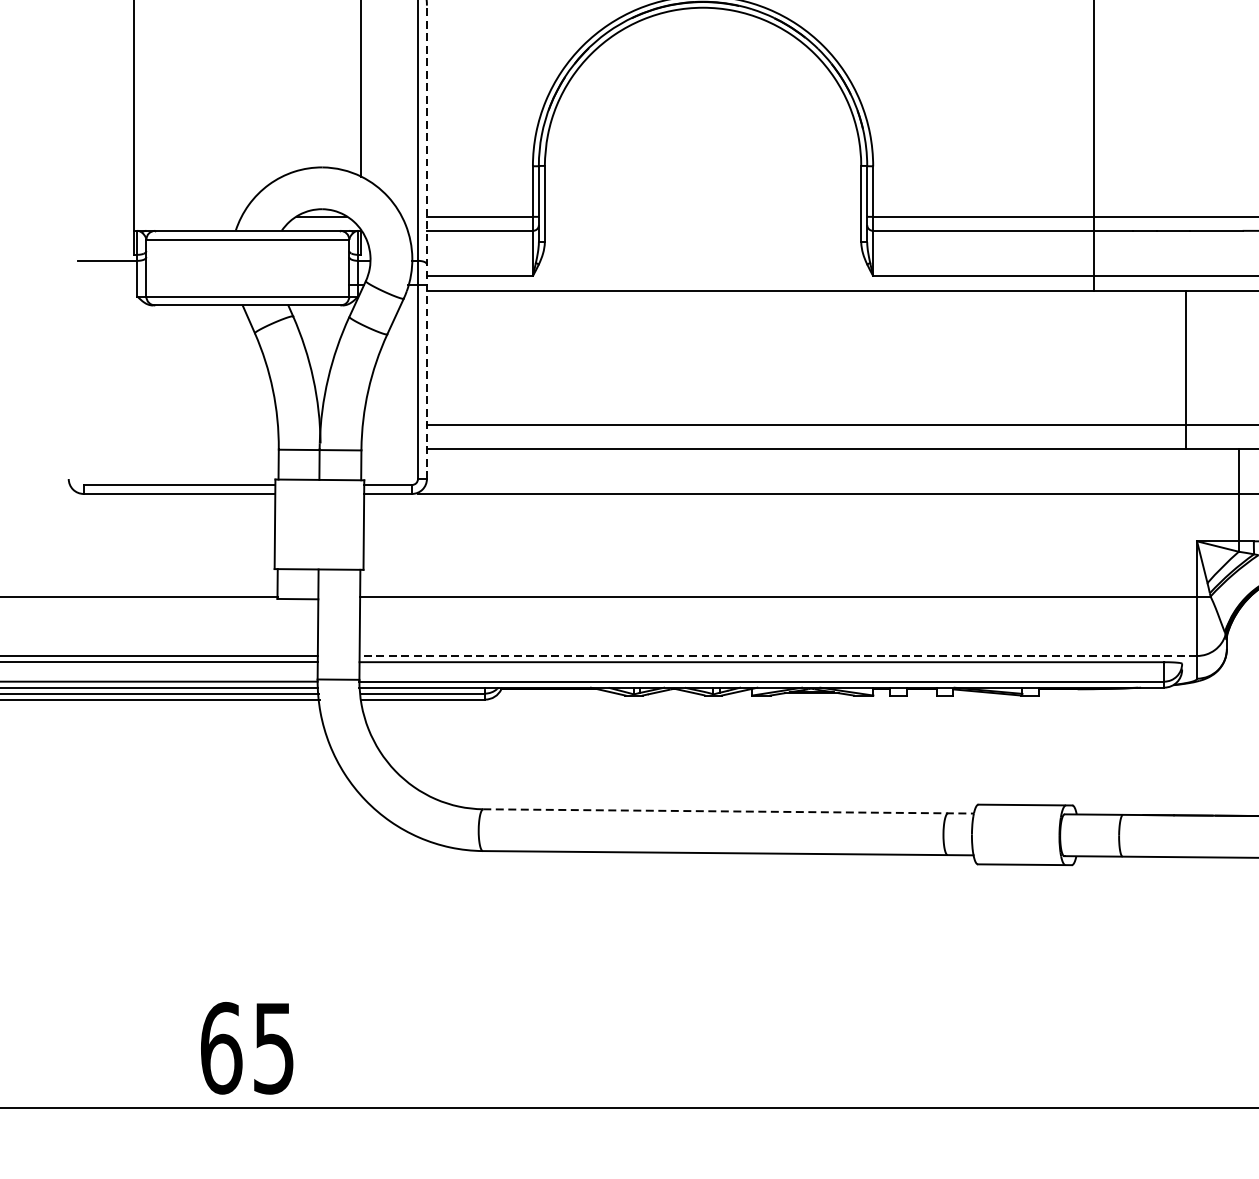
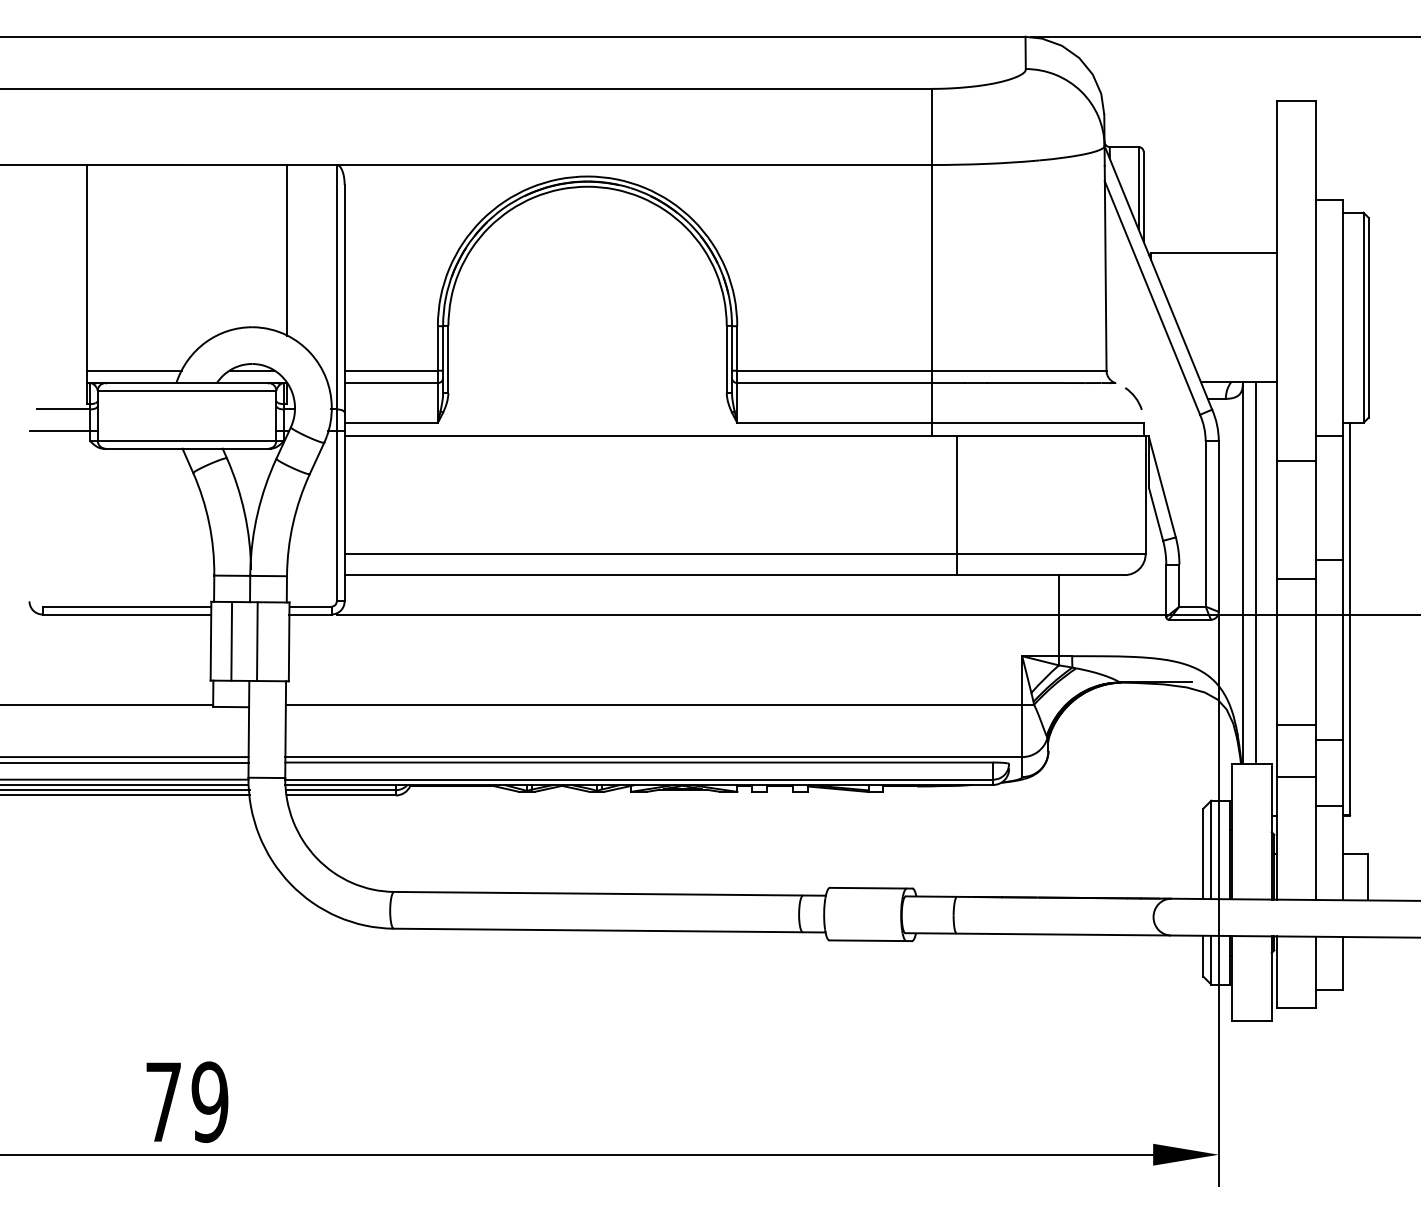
line: (188, 216) -> (134, 370), added
line: (426, 241) -> (344, 392), dashed -> solid
line: (107, 284) -> (63, 430), added
line: (1186, 370) -> (956, 505), moved
line: (298, 524) -> (231, 641), added
line: (327, 524) -> (257, 641), added
line: (777, 656) -> (653, 757), dashed -> solid
line: (729, 811) -> (610, 893), dashed -> solid
text: (247, 1048) -> (186, 1102), 65 -> 79

